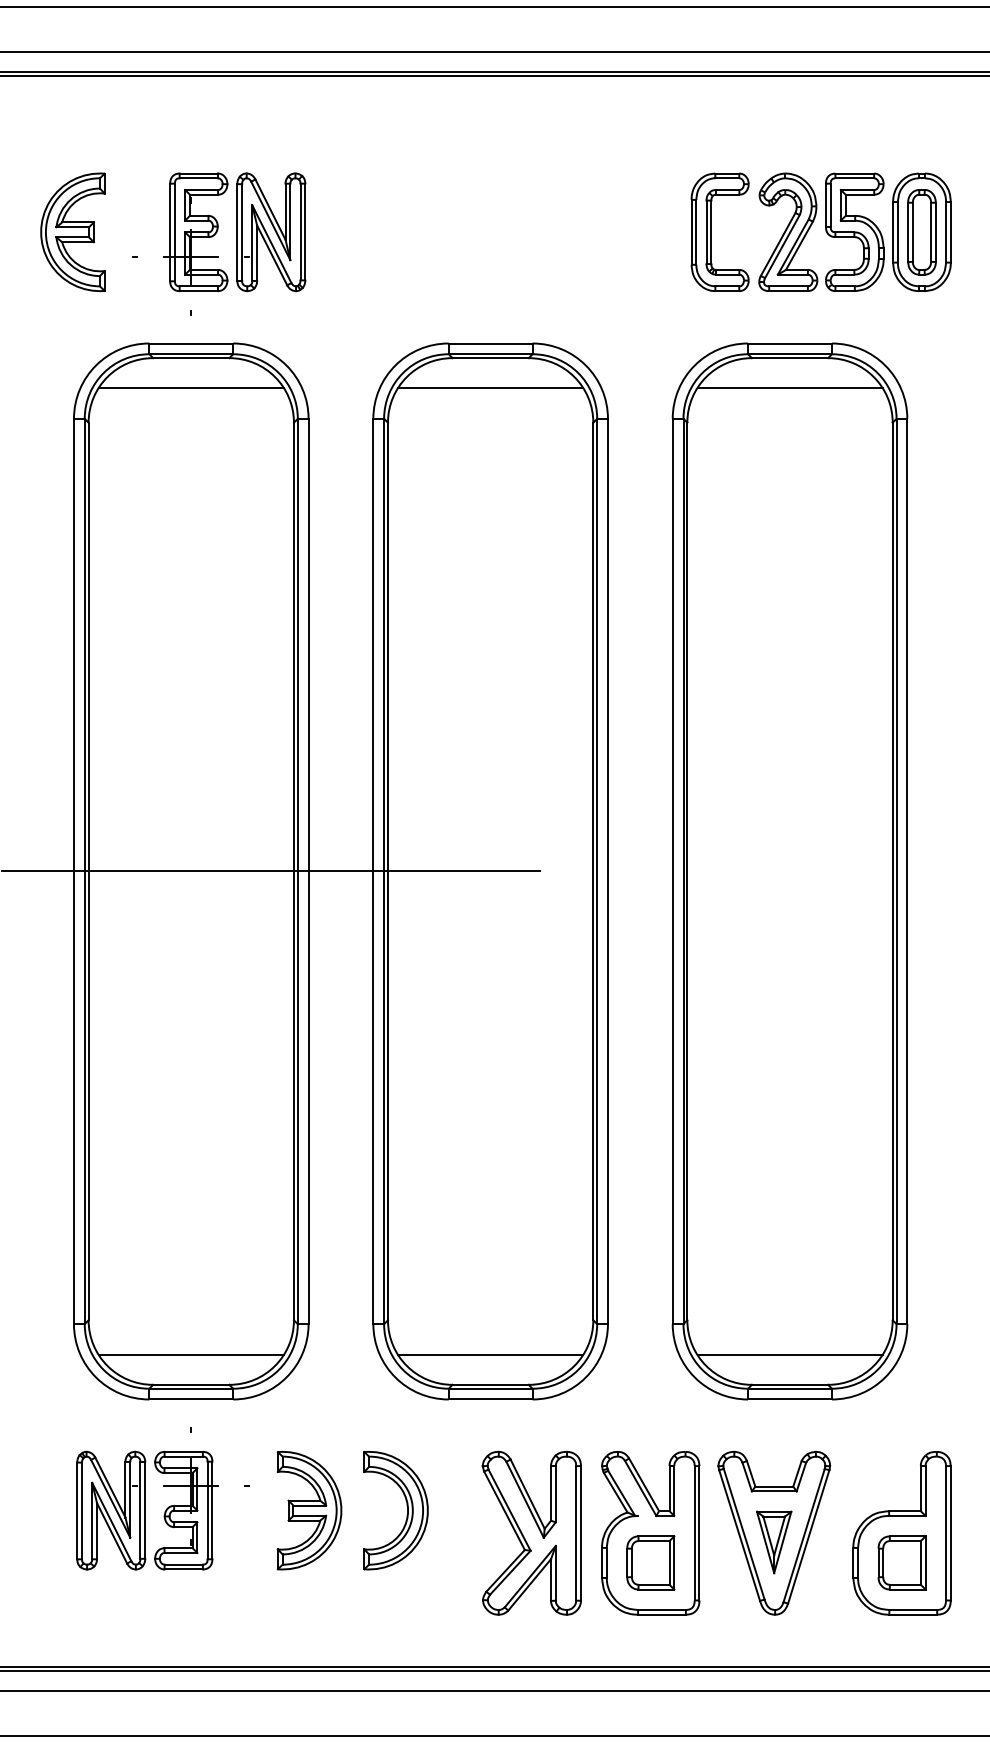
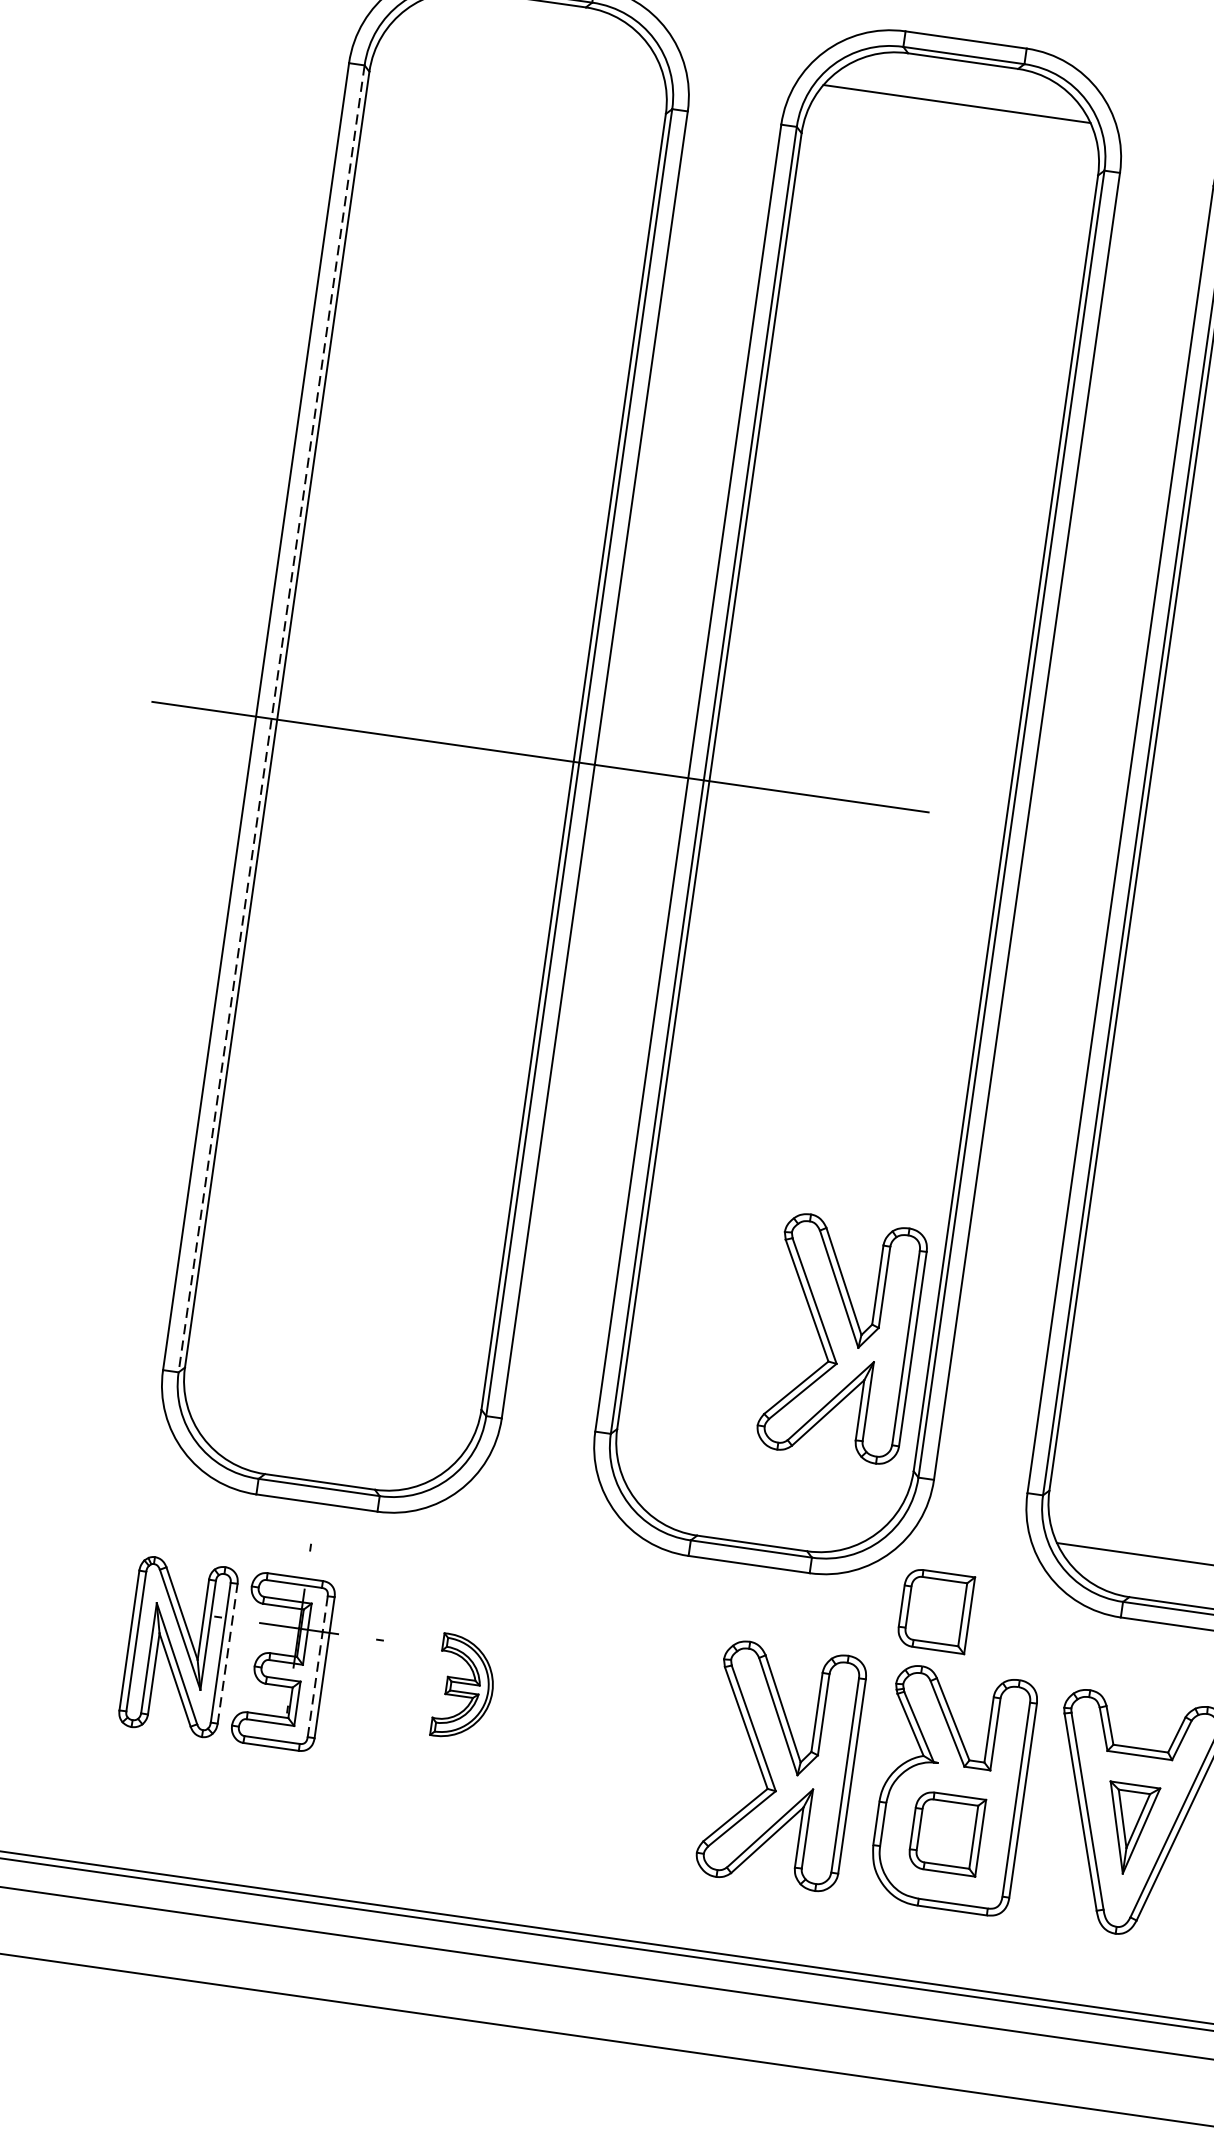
line: (190, 387) -> (523, 41), removed
line: (84, 871) -> (271, 718), solid -> dashed
part: (531, 1236) -> (841, 1337), added
line: (190, 1355) -> (324, 1439), removed
line: (490, 1355) -> (757, 1501), removed
part: (621, 1412) -> (935, 1610), added
part: (406, 1506) -> (605, 1701), removed
line: (145, 1509) -> (228, 1652), solid -> dashed
line: (207, 1510) -> (317, 1666), solid -> dashed
part: (309, 1510) -> (464, 1687), size x0.6

